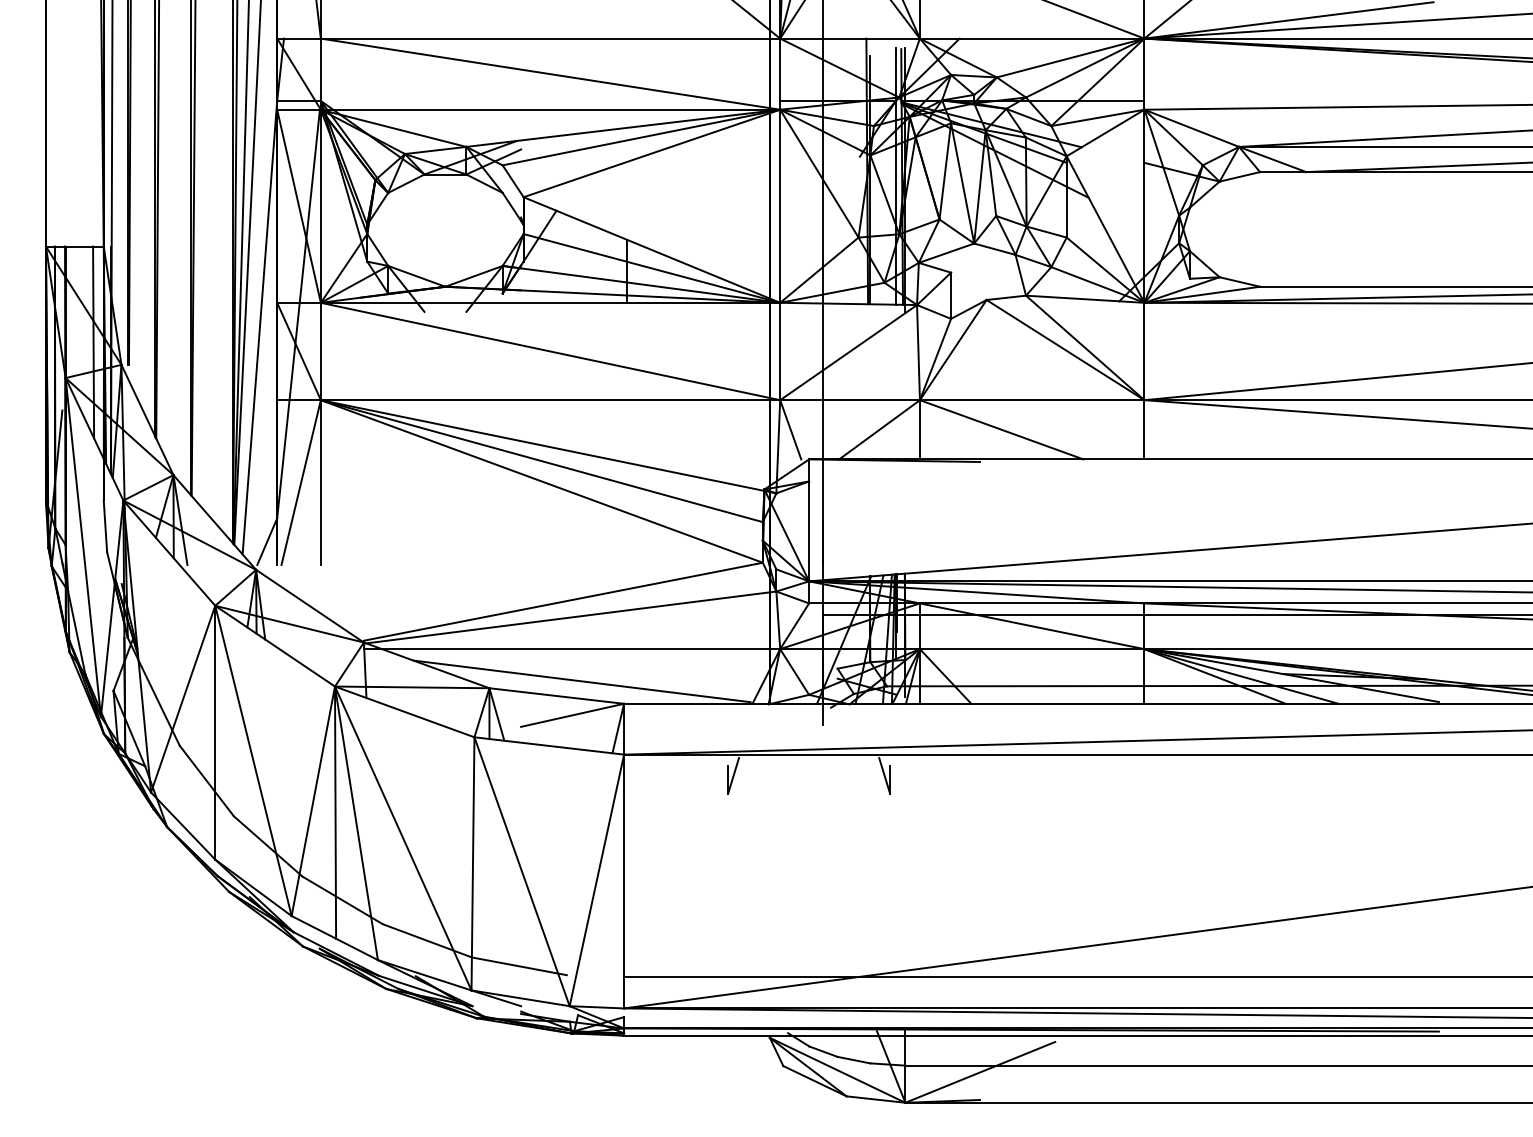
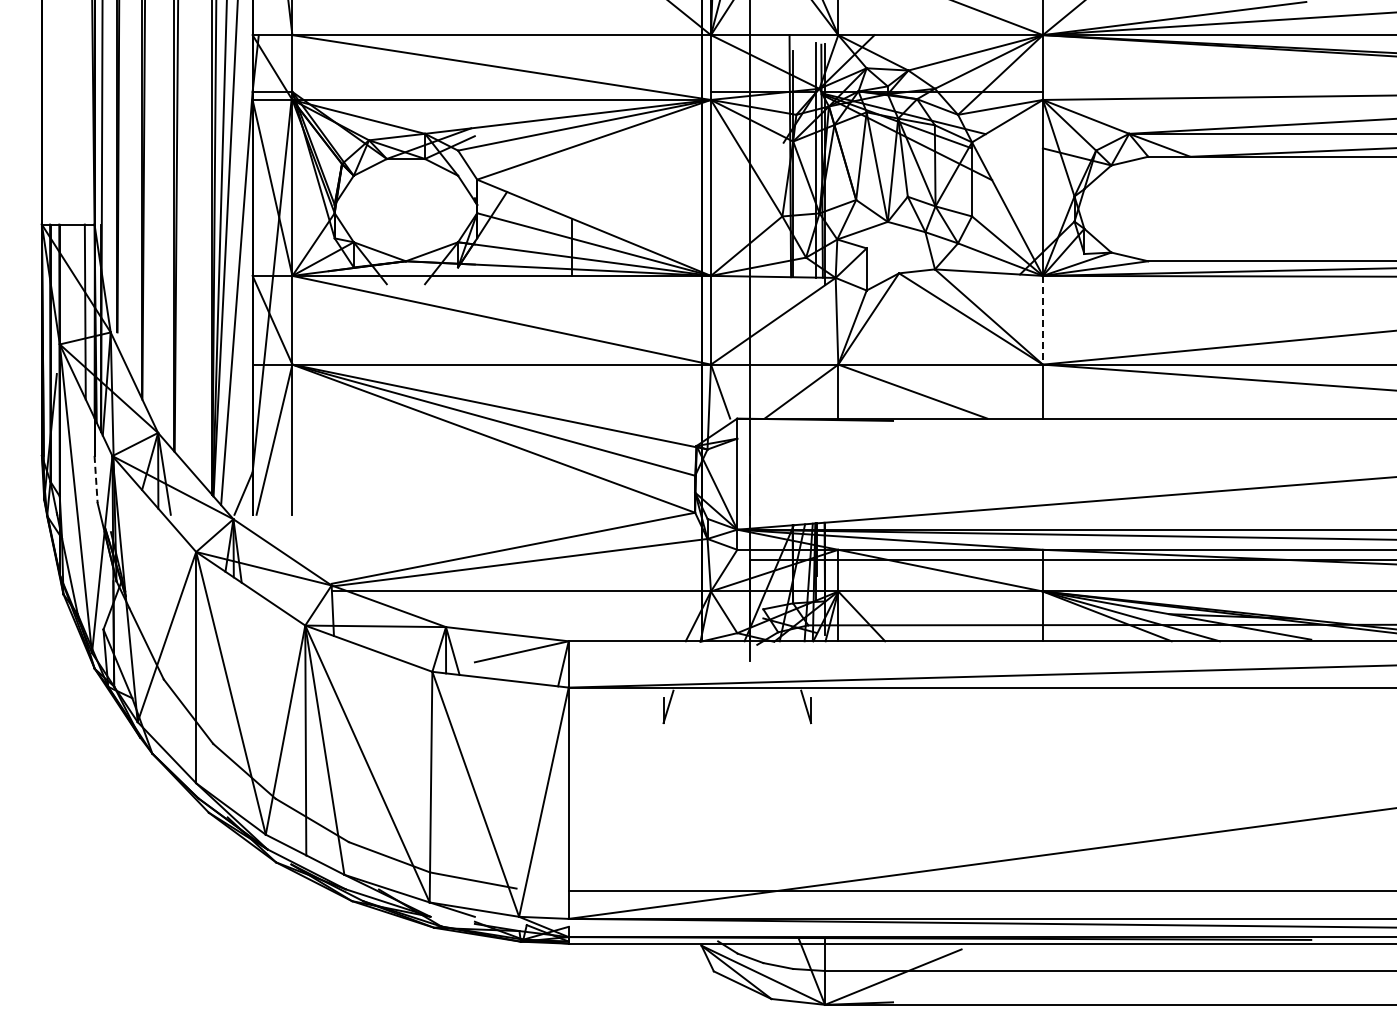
line: (1144, 351) -> (1042, 320), solid -> dashed
line: (105, 526) -> (96, 479), solid -> dashed
line: (582, 680) -> (530, 620), removed

